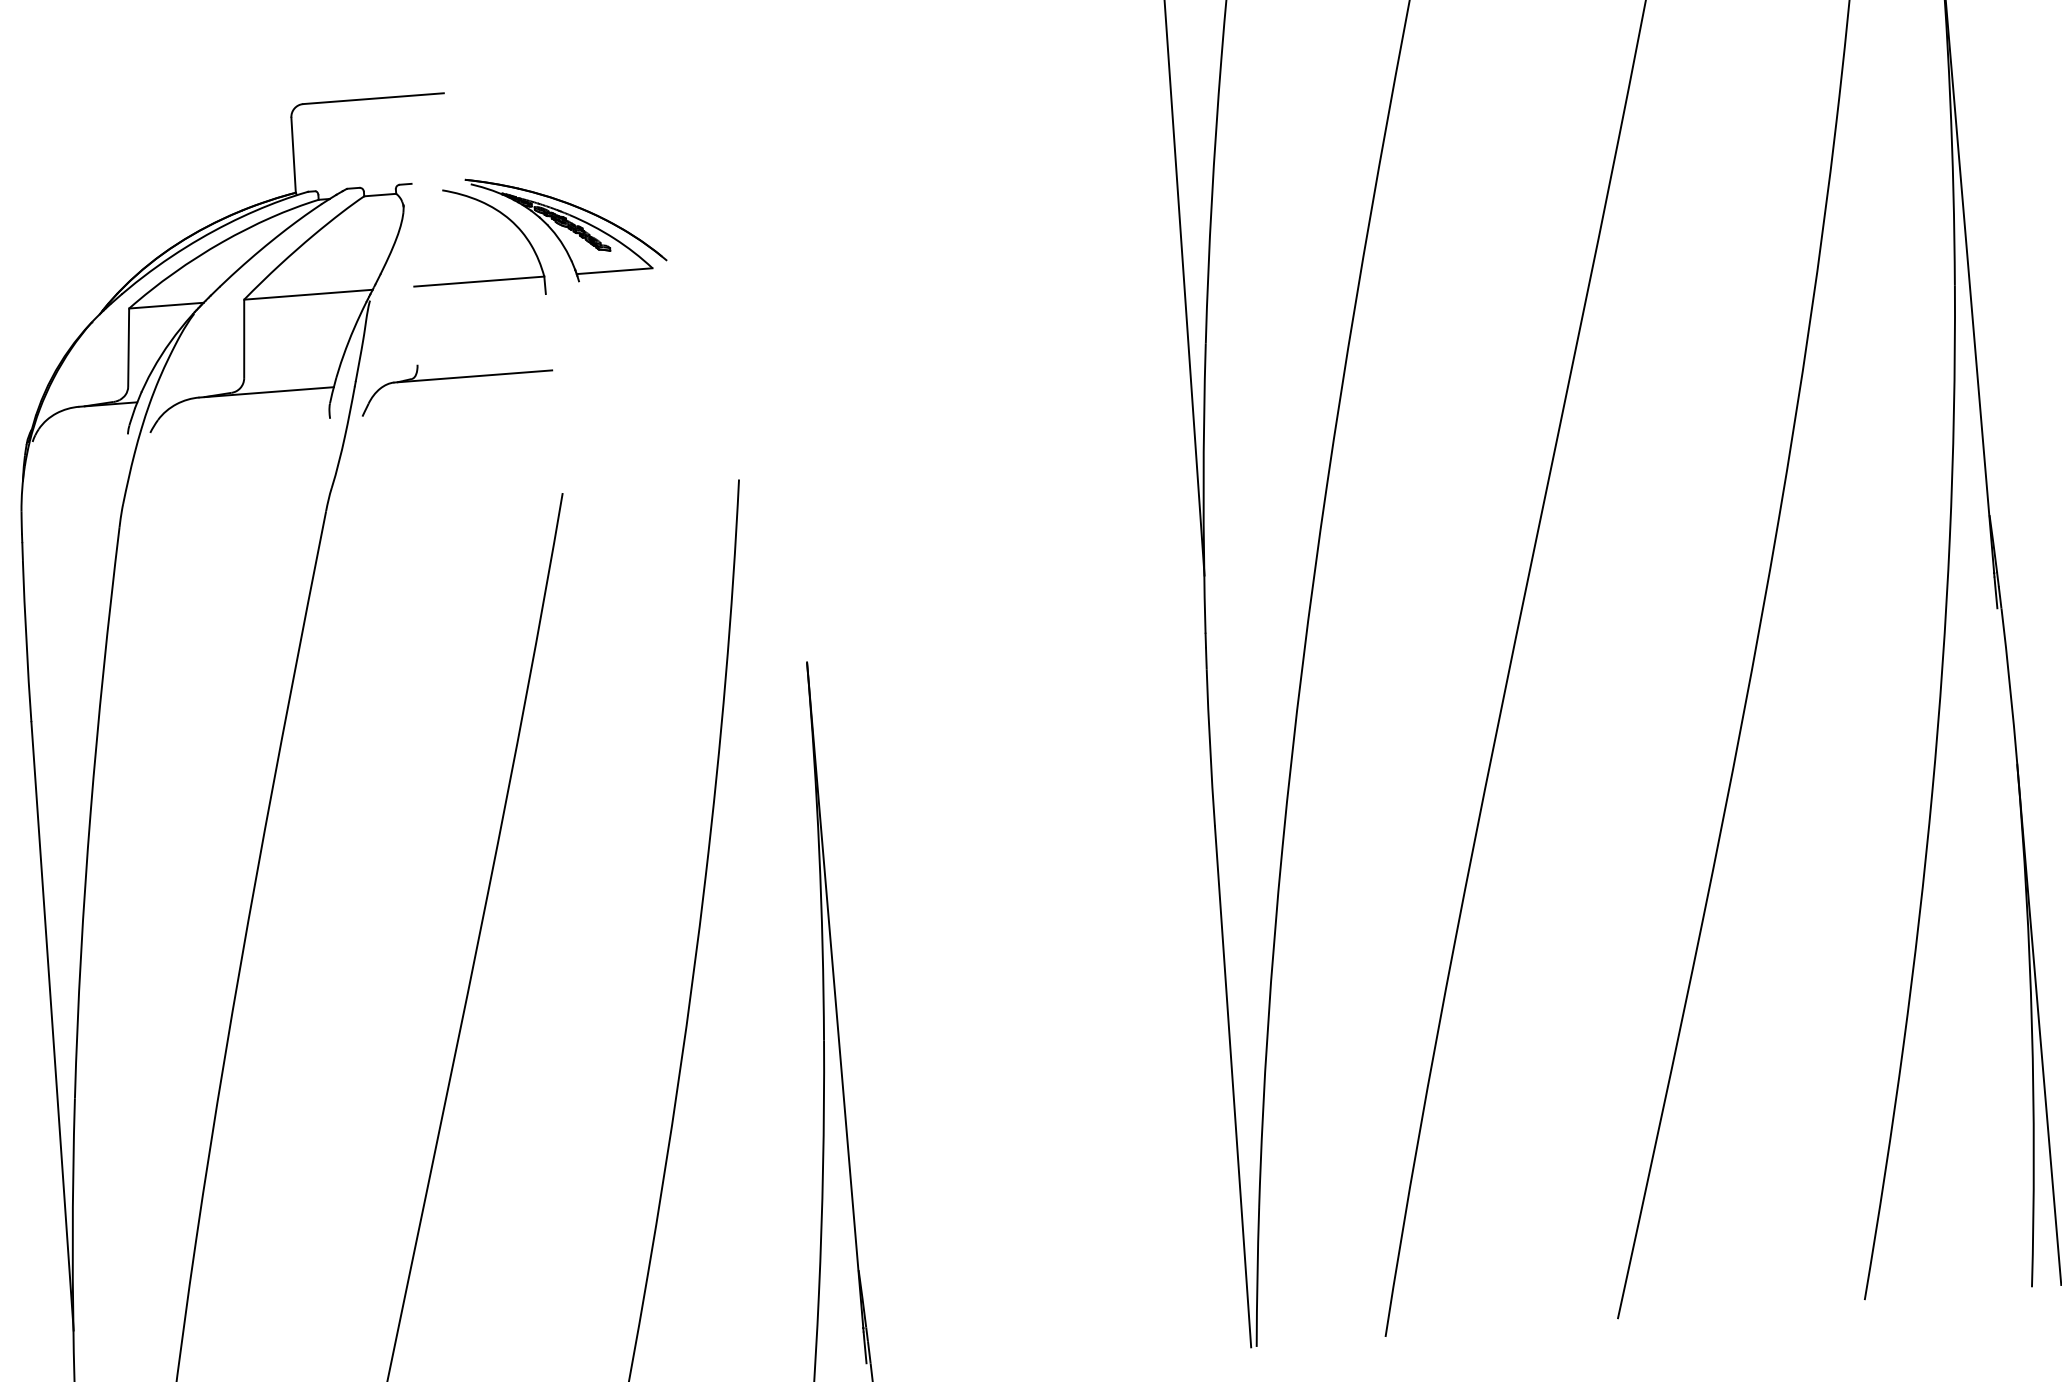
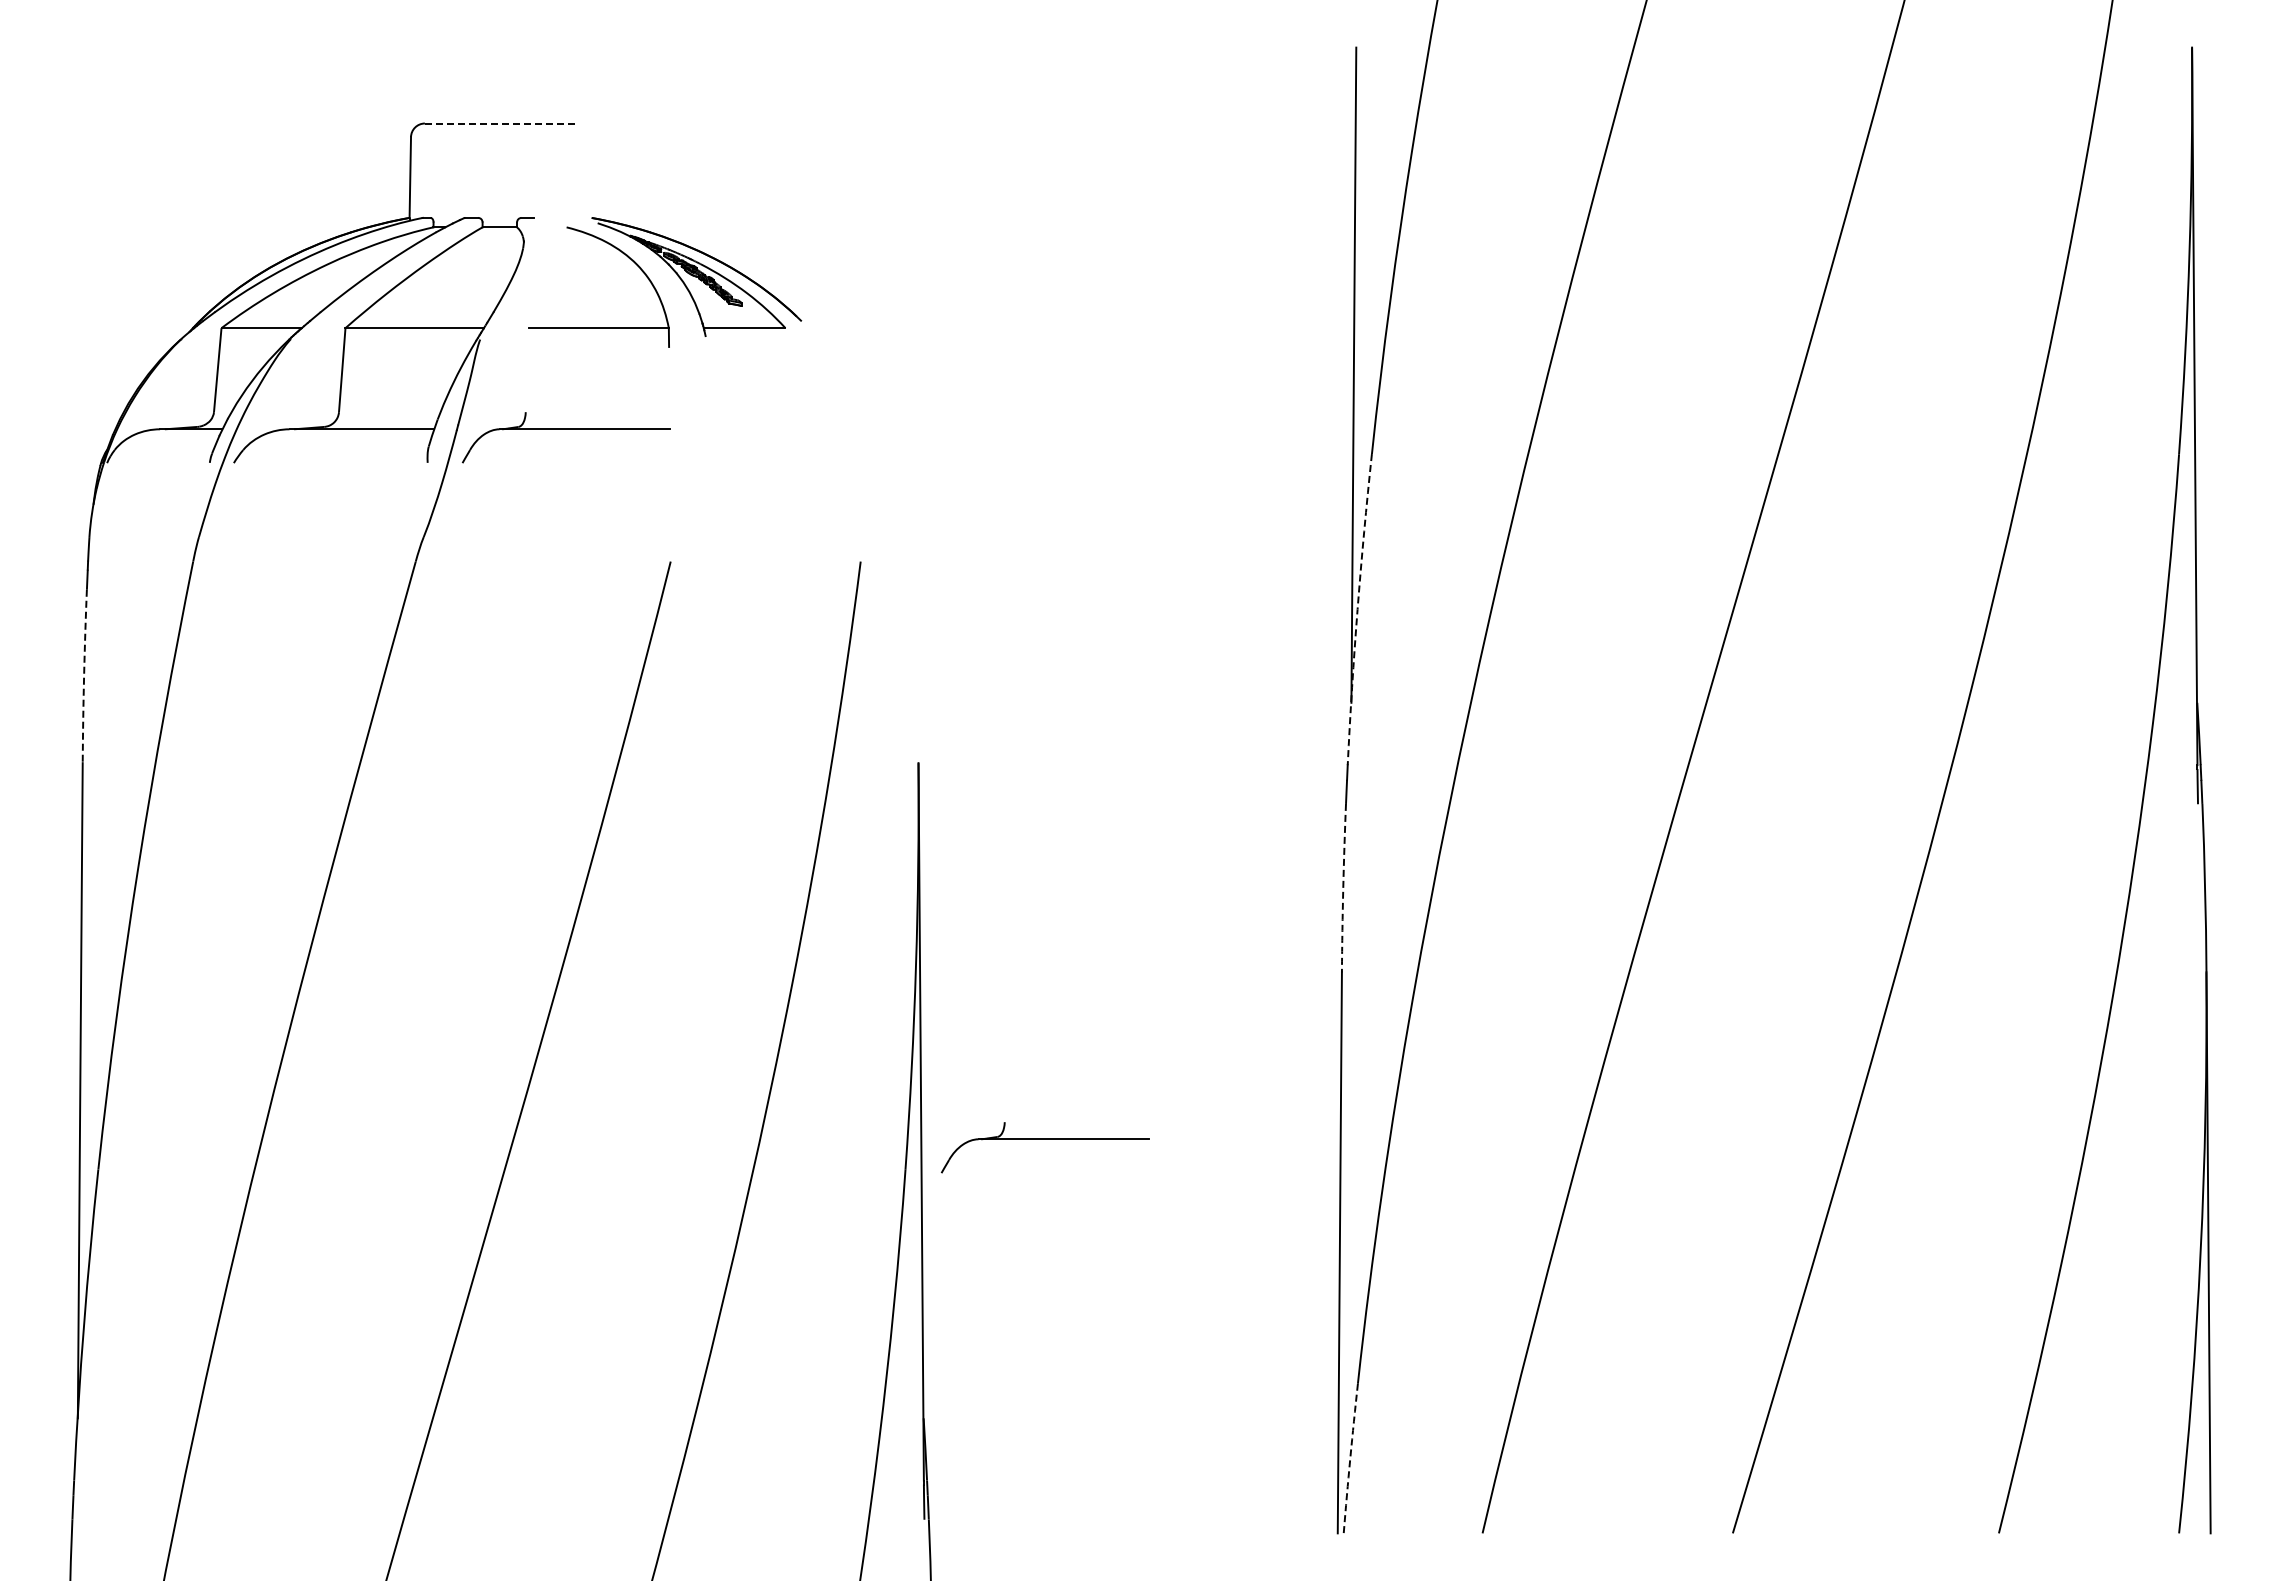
line: (373, 98) -> (500, 123), solid -> dashed
arc: (1203, 488) -> (1357, 609), solid -> dashed
arc: (26, 641) -> (84, 676), solid -> dashed
arc: (1210, 748) -> (1343, 888), solid -> dashed
part: (951, 1002) -> (1045, 1139), added
arc: (1257, 1276) -> (1350, 1458), solid -> dashed

